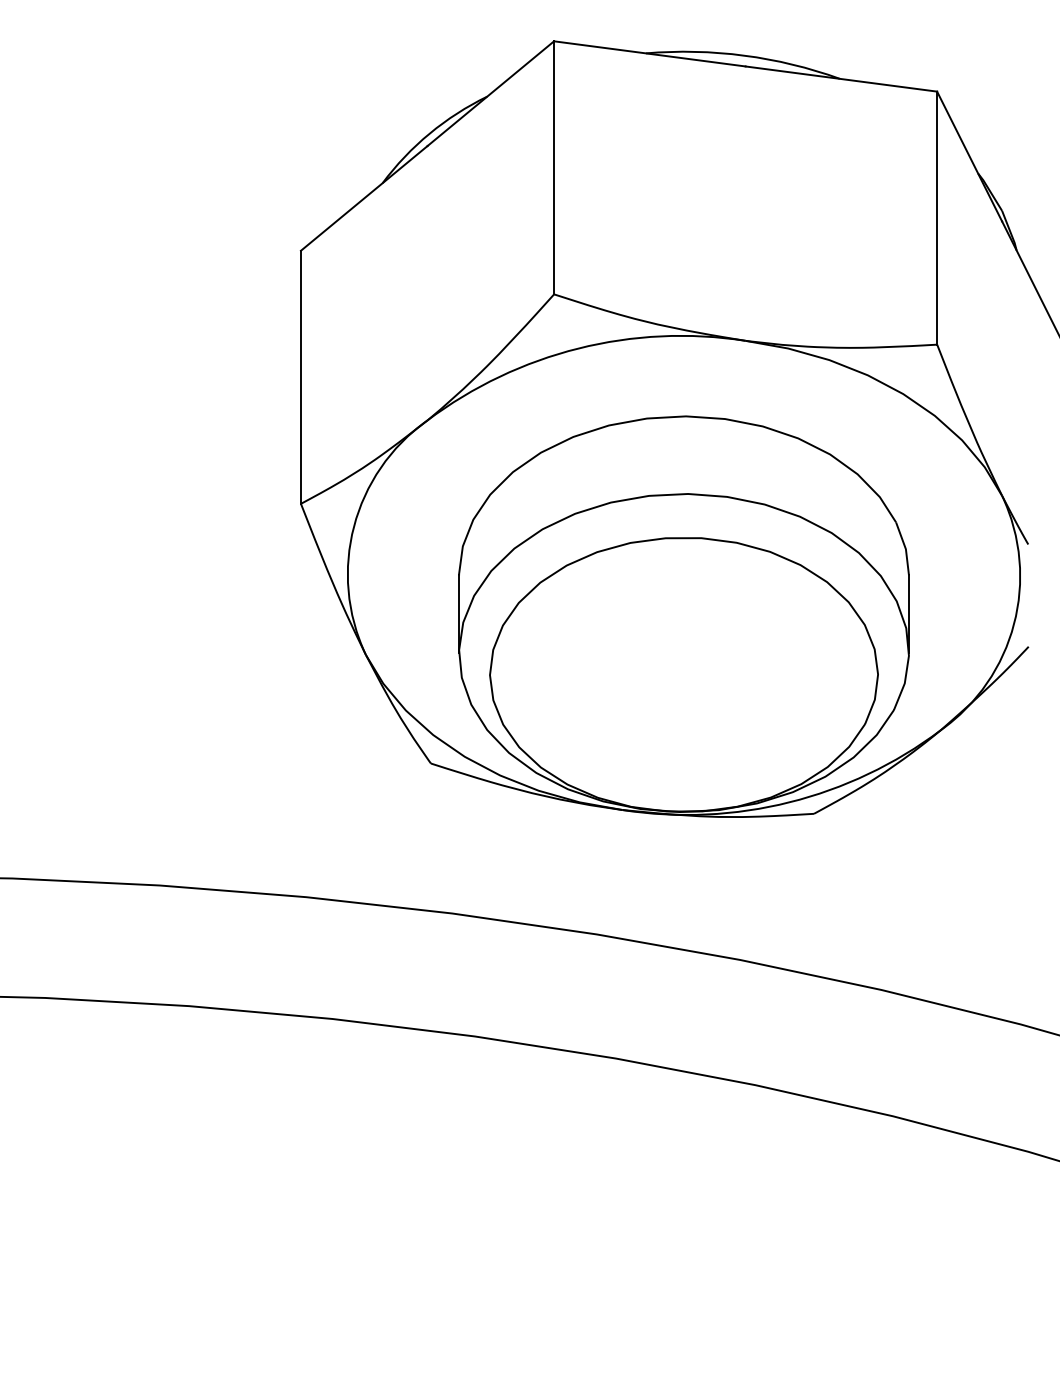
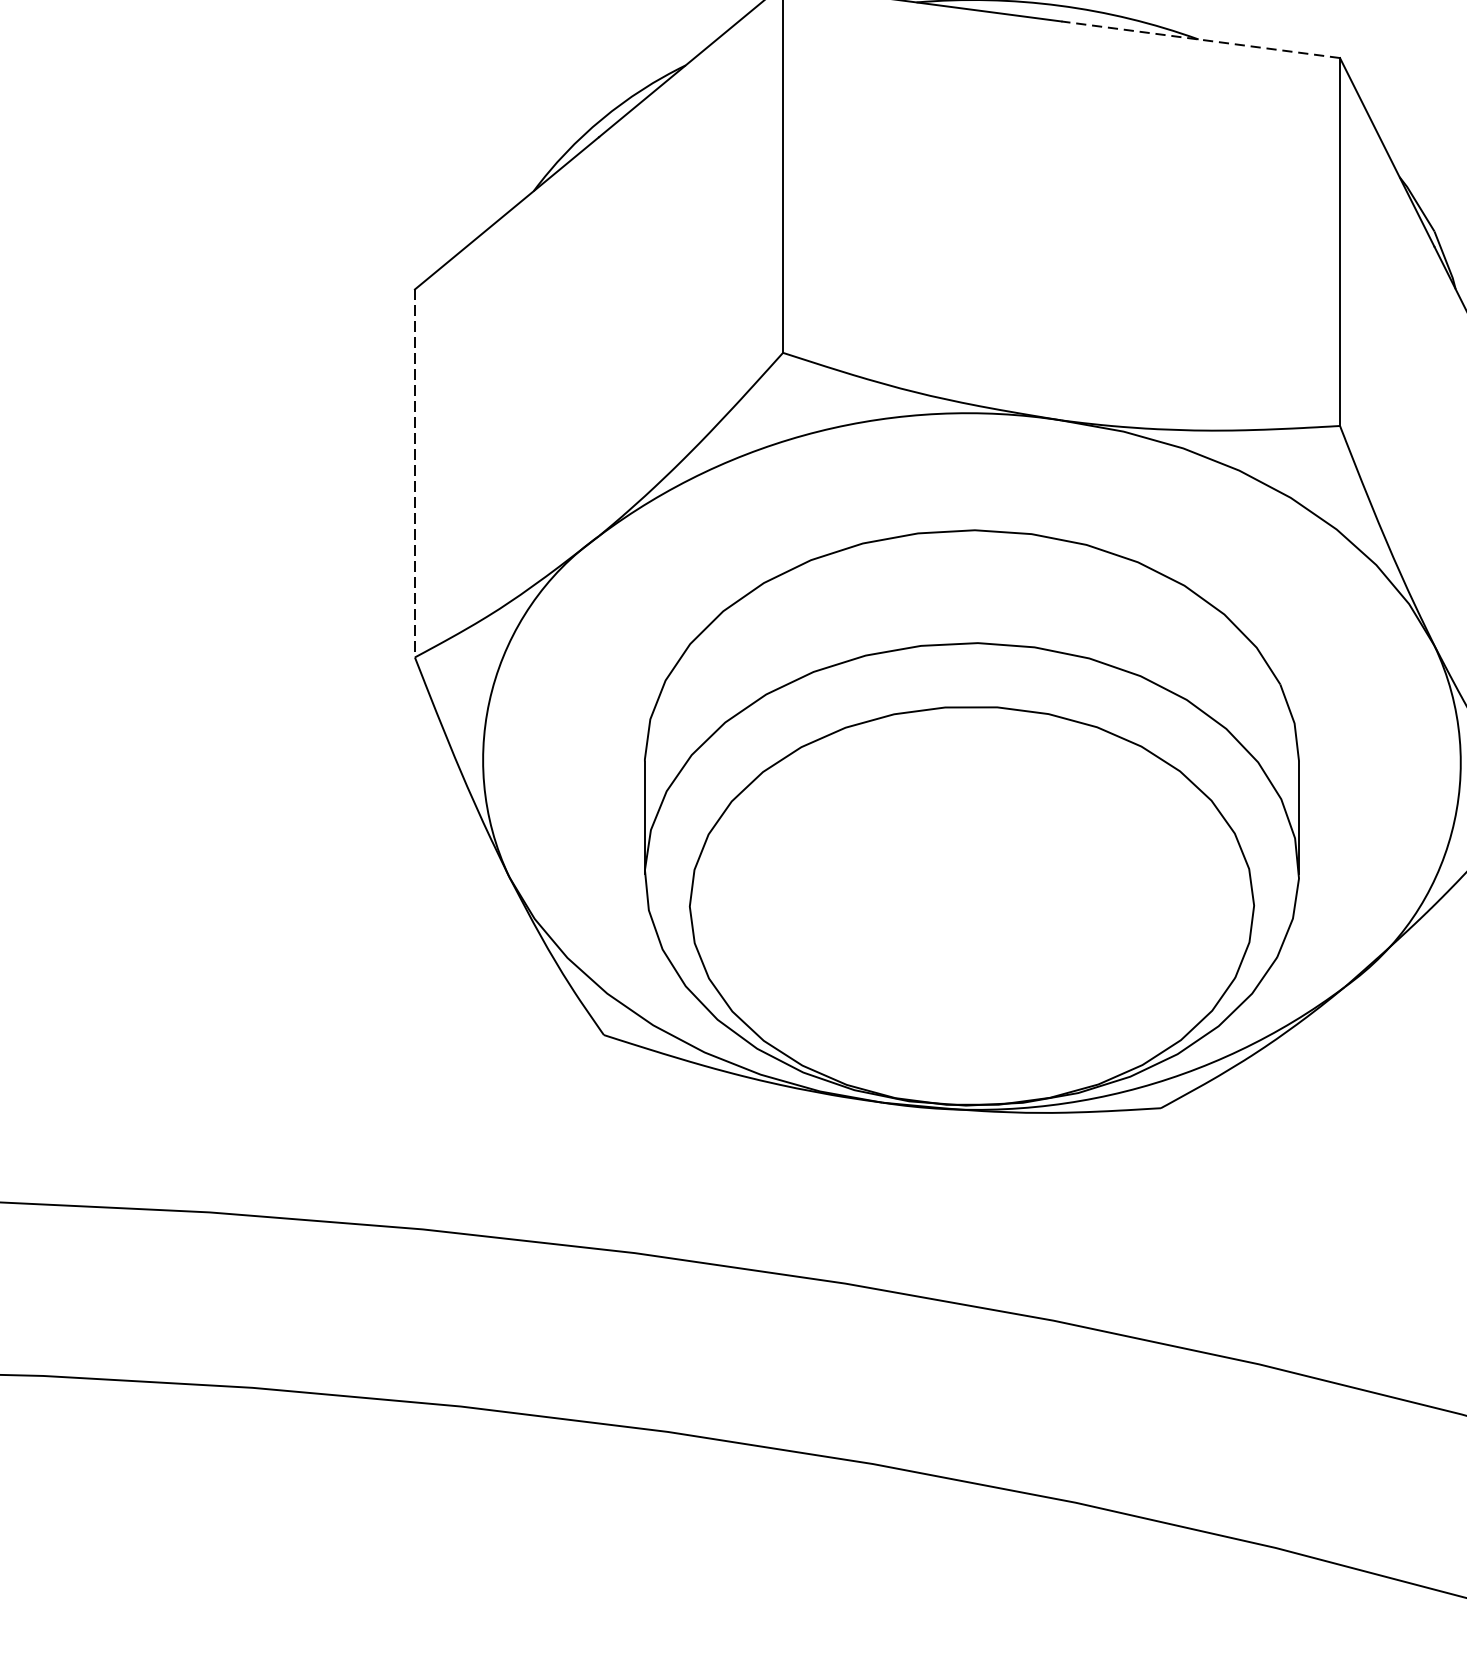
line: (841, 79) -> (1200, 40), solid -> dashed
line: (300, 377) -> (414, 473), solid -> dashed

